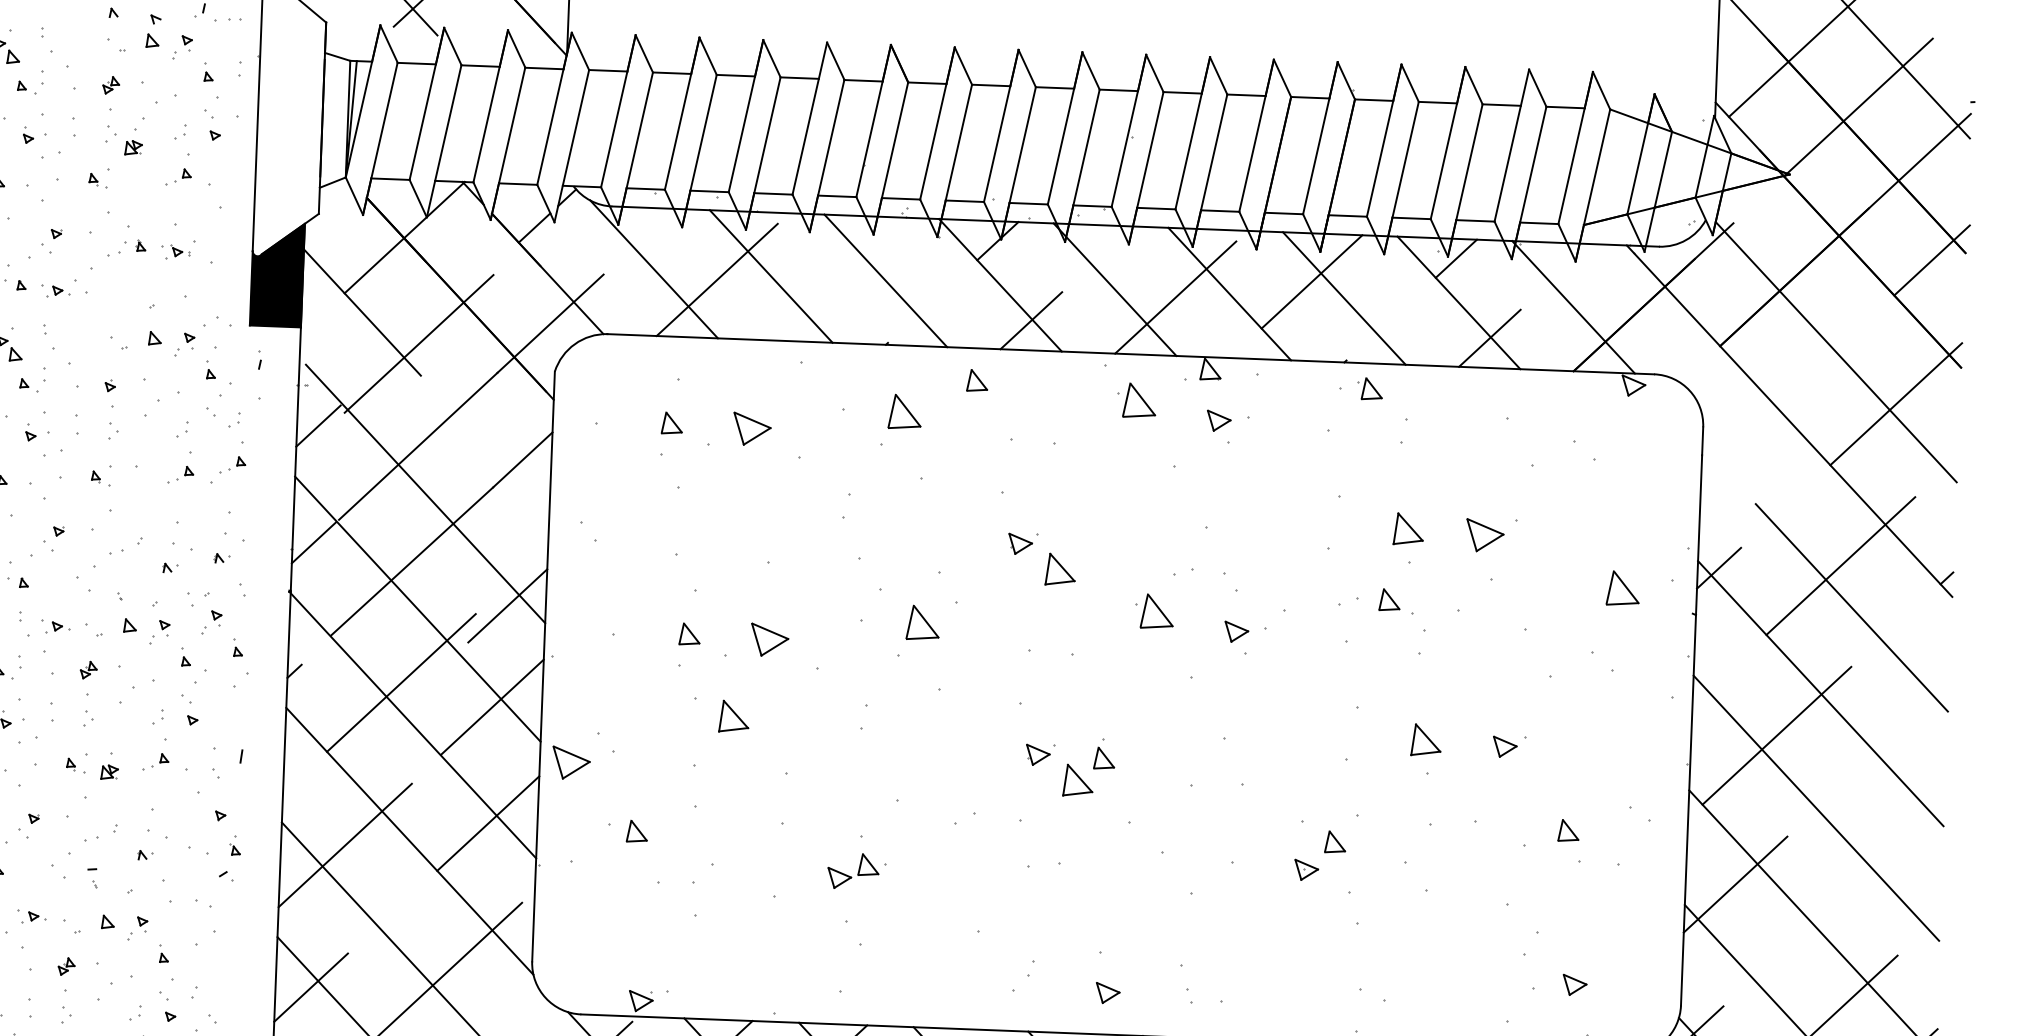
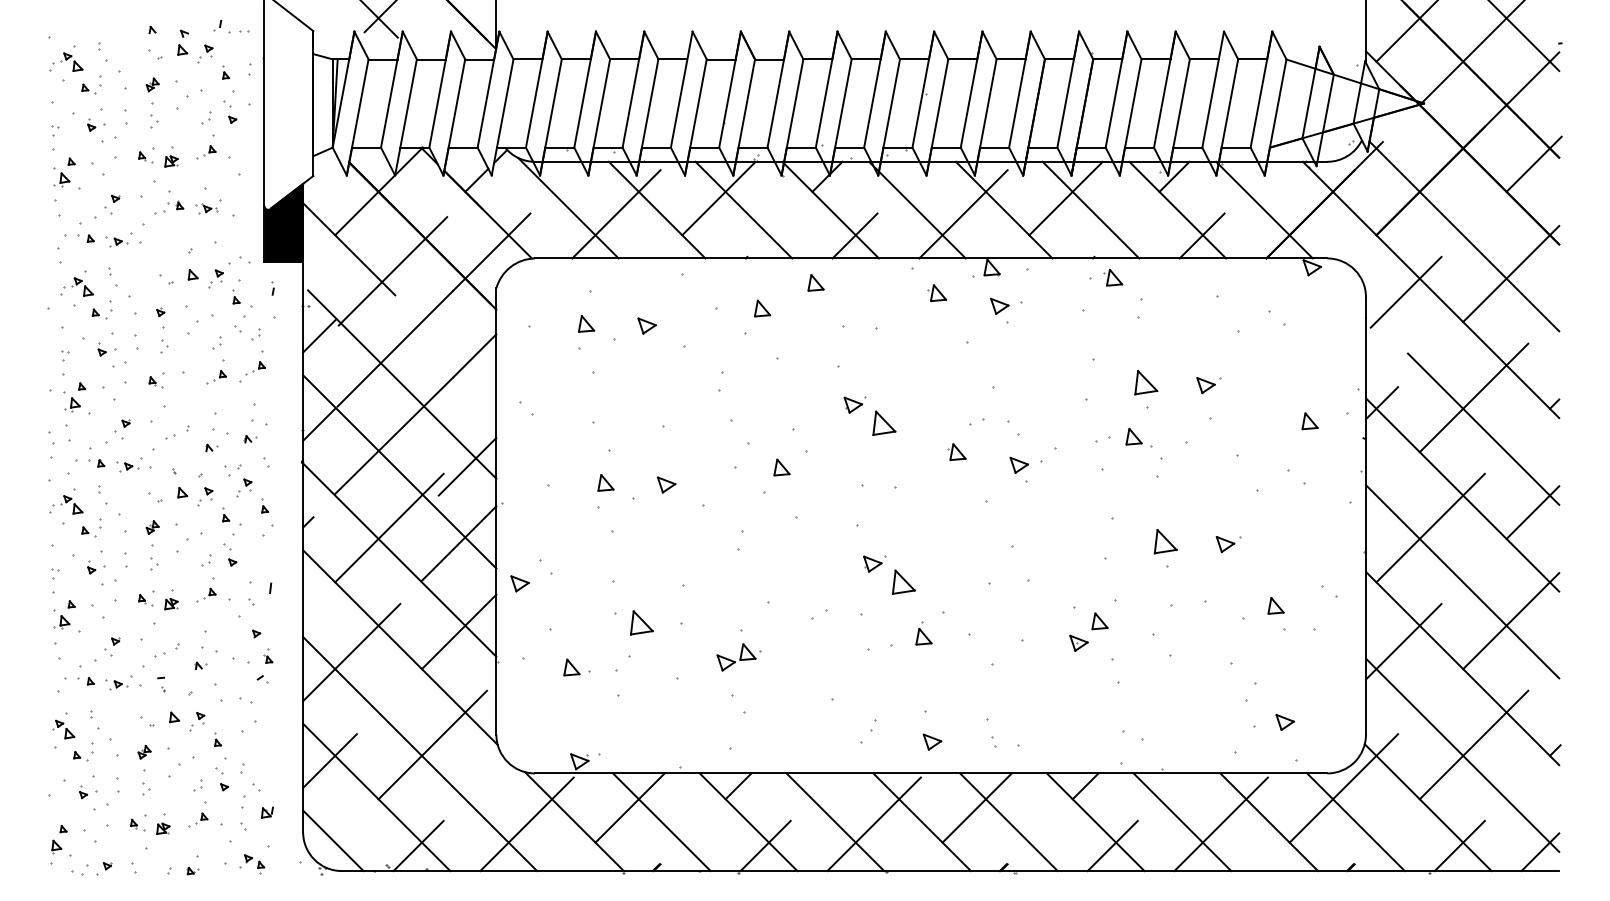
part: (133, 141) -> (171, 156), moved
line: (852, 264) -> (718, 198), added
part: (1137, 399) -> (937, 292), size x0.62
part: (905, 411) -> (762, 308), size x0.62
line: (1755, 421) -> (1405, 291), added
part: (751, 428) -> (646, 325), size x0.62
part: (1490, 536) -> (1208, 385), size x0.62
part: (1622, 588) -> (1309, 421), size x0.62
part: (1154, 610) -> (956, 451), size x0.62
part: (922, 622) -> (781, 467), size x0.62
part: (55, 626) -> (127, 466), moved
part: (769, 639) -> (666, 484), size x0.62
part: (733, 716) -> (641, 622), moved
line: (1912, 720) -> (1532, 512), added
part: (1103, 754) -> (923, 633), moved
part: (570, 762) -> (519, 583), size x0.62
part: (636, 831) -> (571, 667), moved
line: (1878, 863) -> (1511, 621), added
part: (31, 916) -> (116, 684), moved

